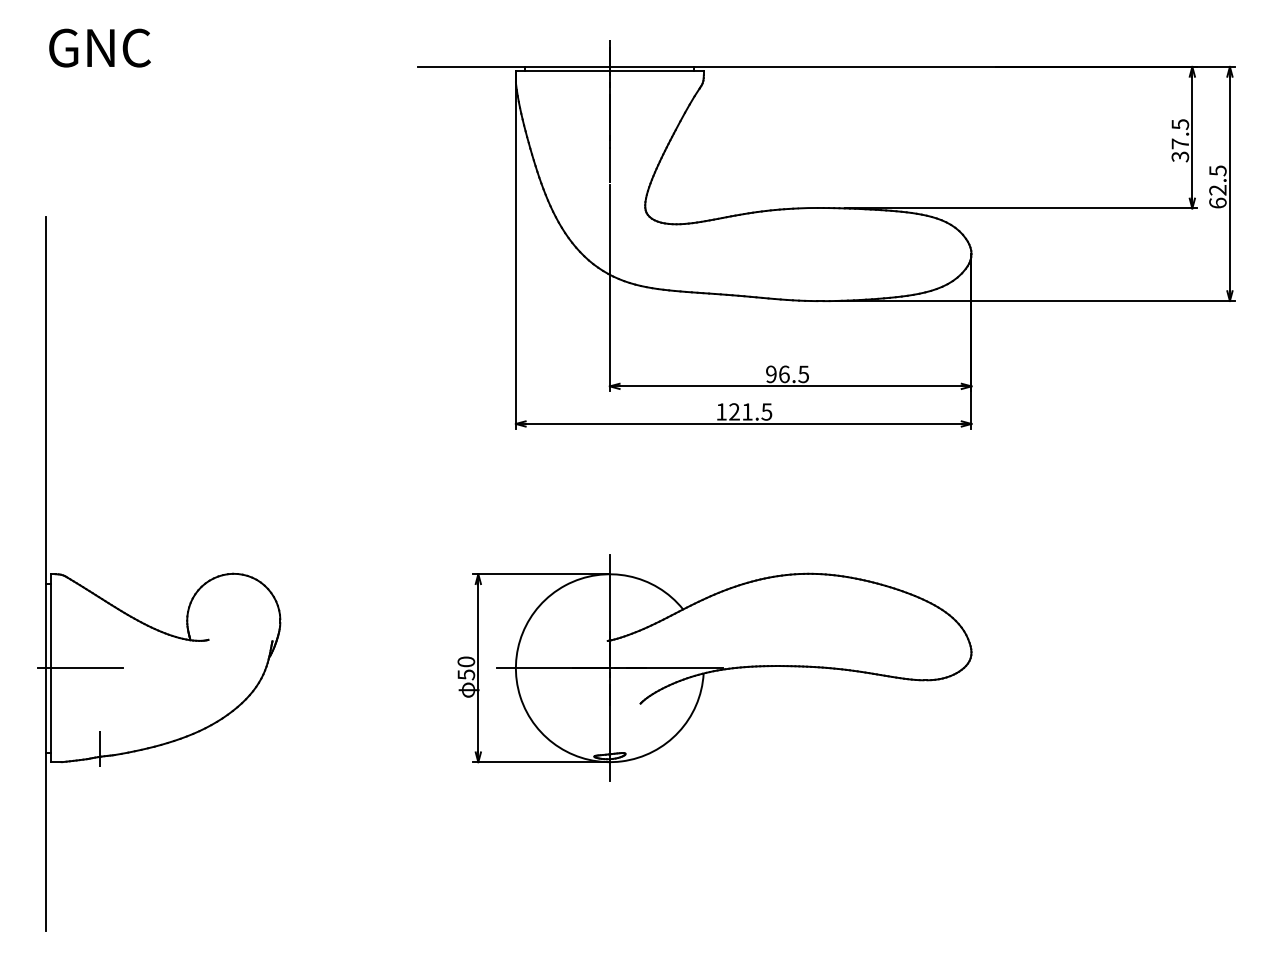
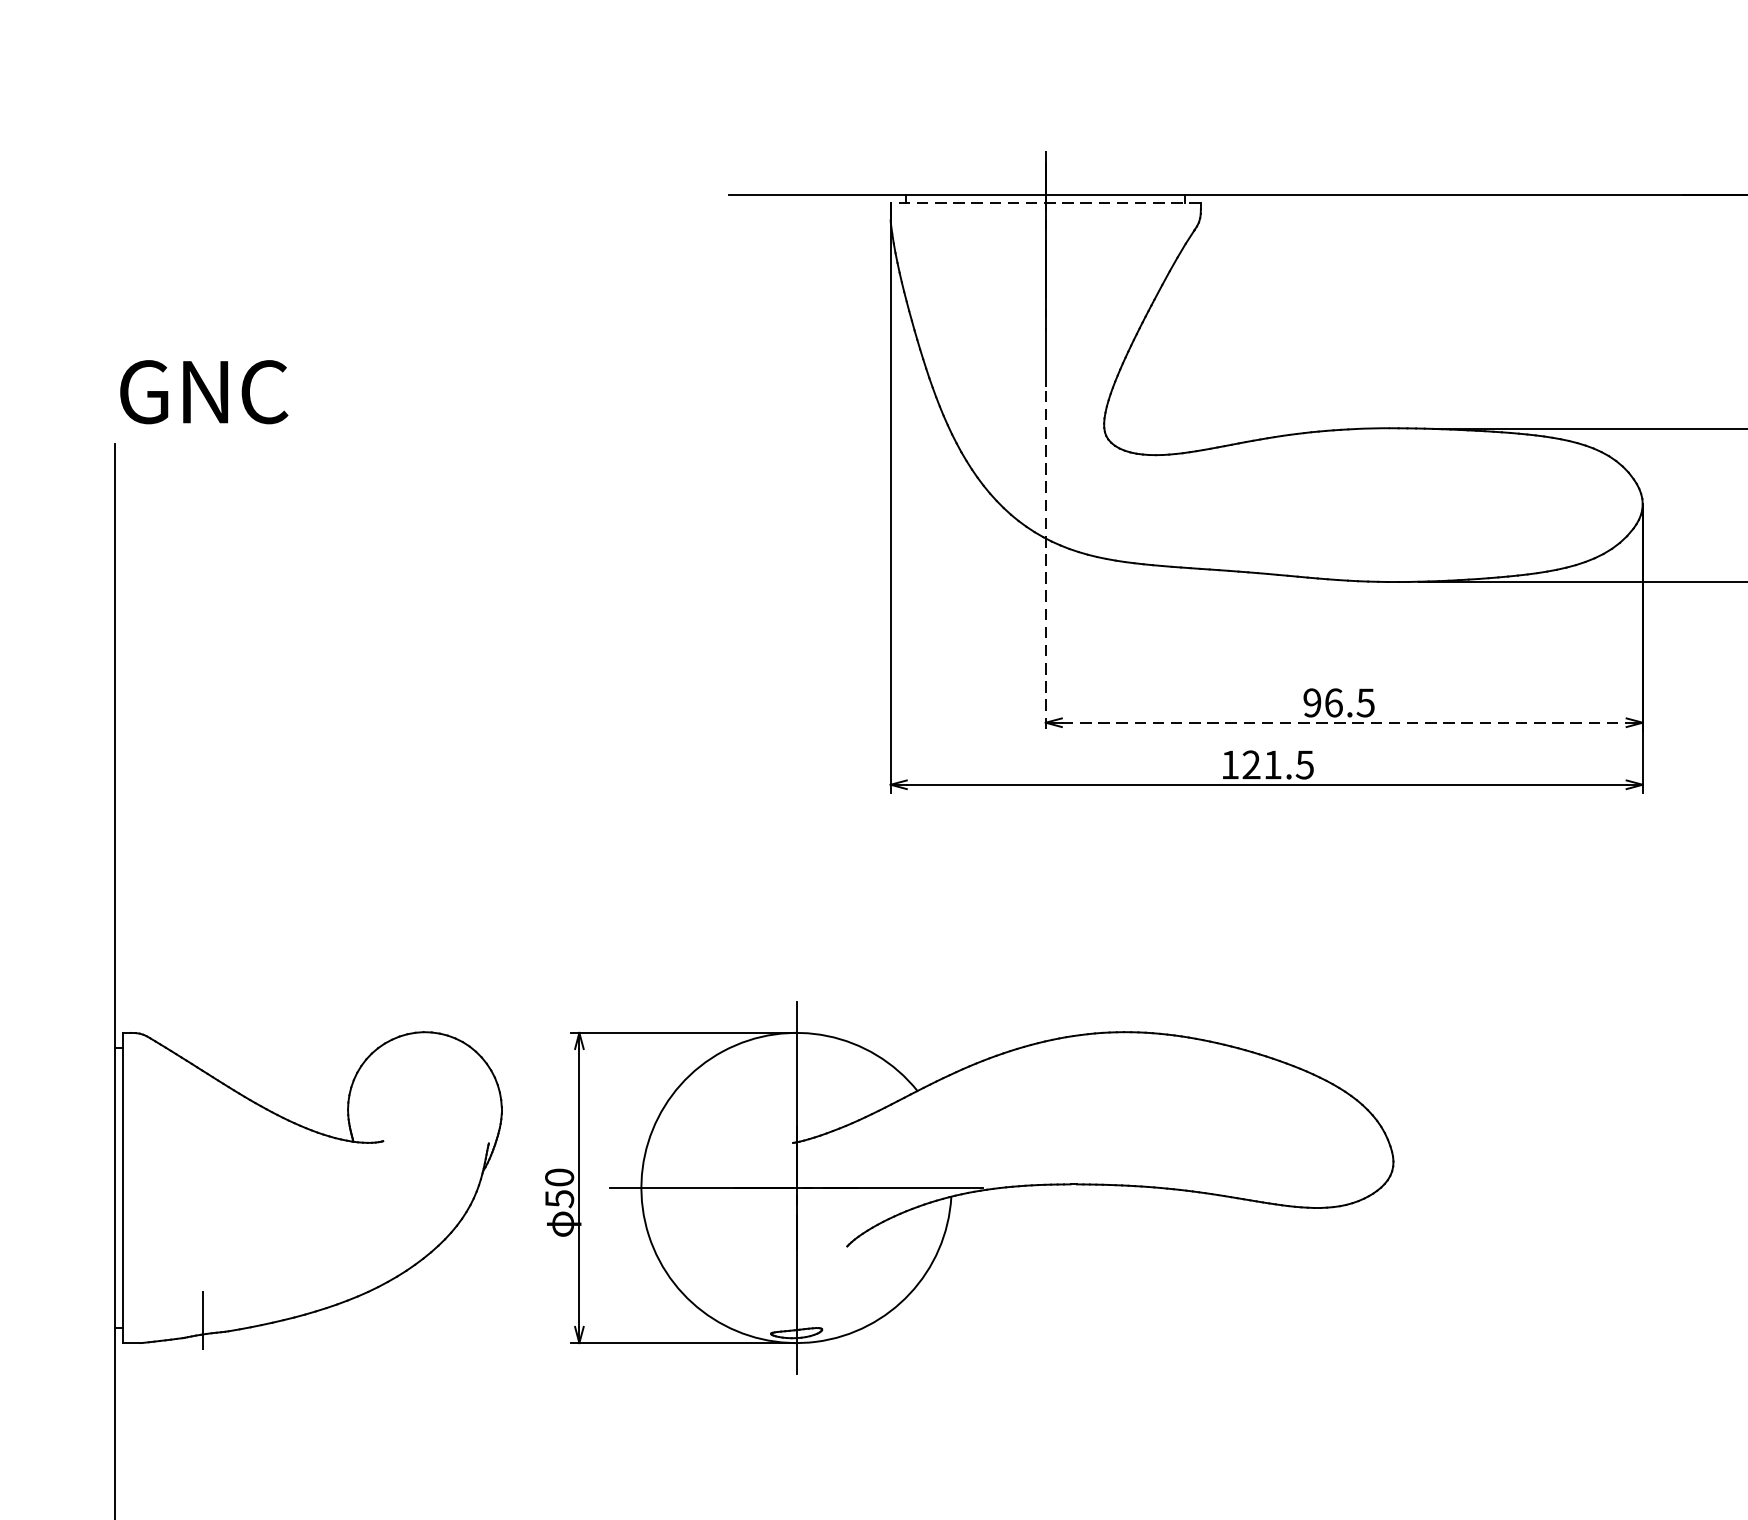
text: (99, 47) -> (203, 391), moved
line: (609, 71) -> (1045, 202), solid -> dashed
line: (609, 288) -> (1045, 561), solid -> dashed
line: (791, 386) -> (1345, 722), solid -> dashed
part: (714, 667) -> (969, 1186), moved
line: (80, 668) -> (171, 1188), removed

